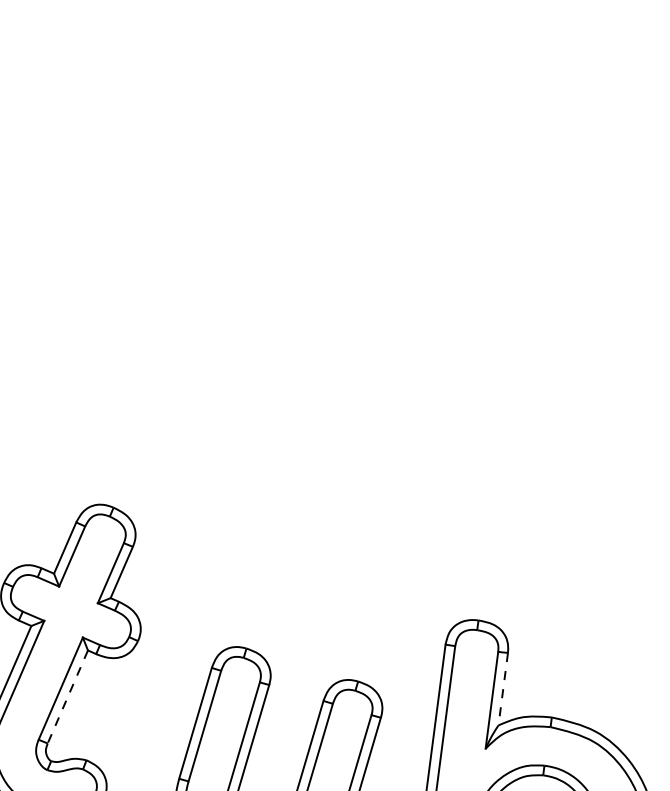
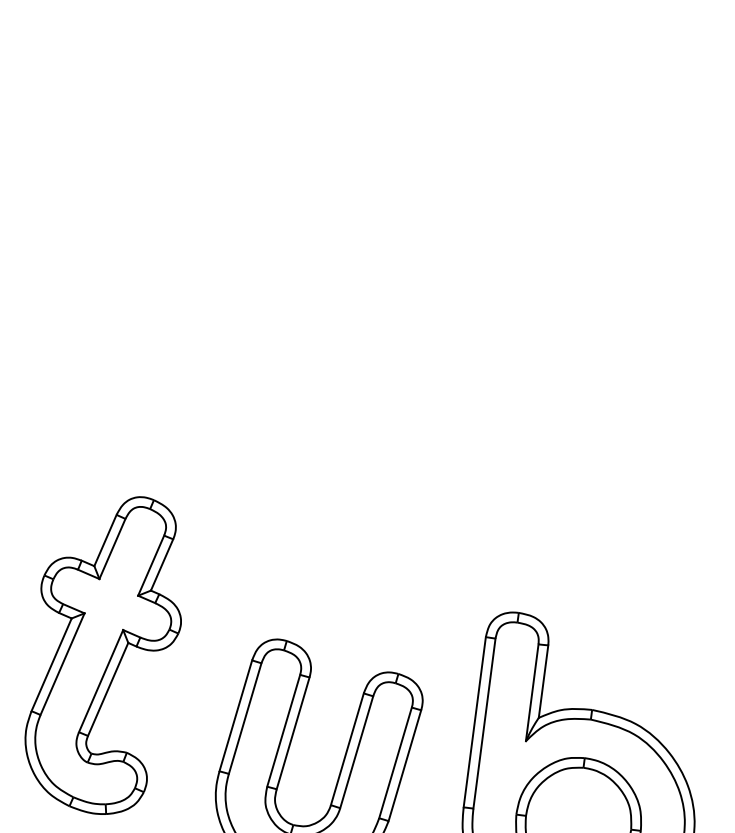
line: (503, 689) -> (543, 681), dashed -> solid
line: (68, 697) -> (108, 689), dashed -> solid

